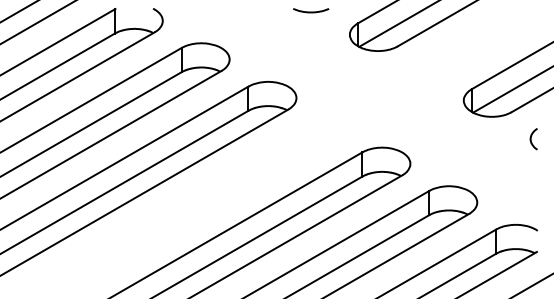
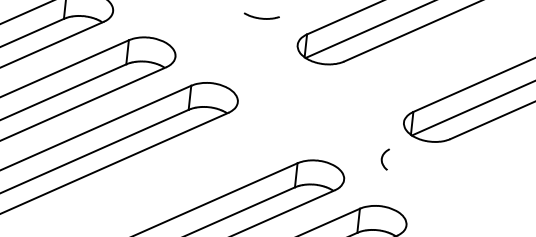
curve: (531, 139) -> (382, 159), moved

